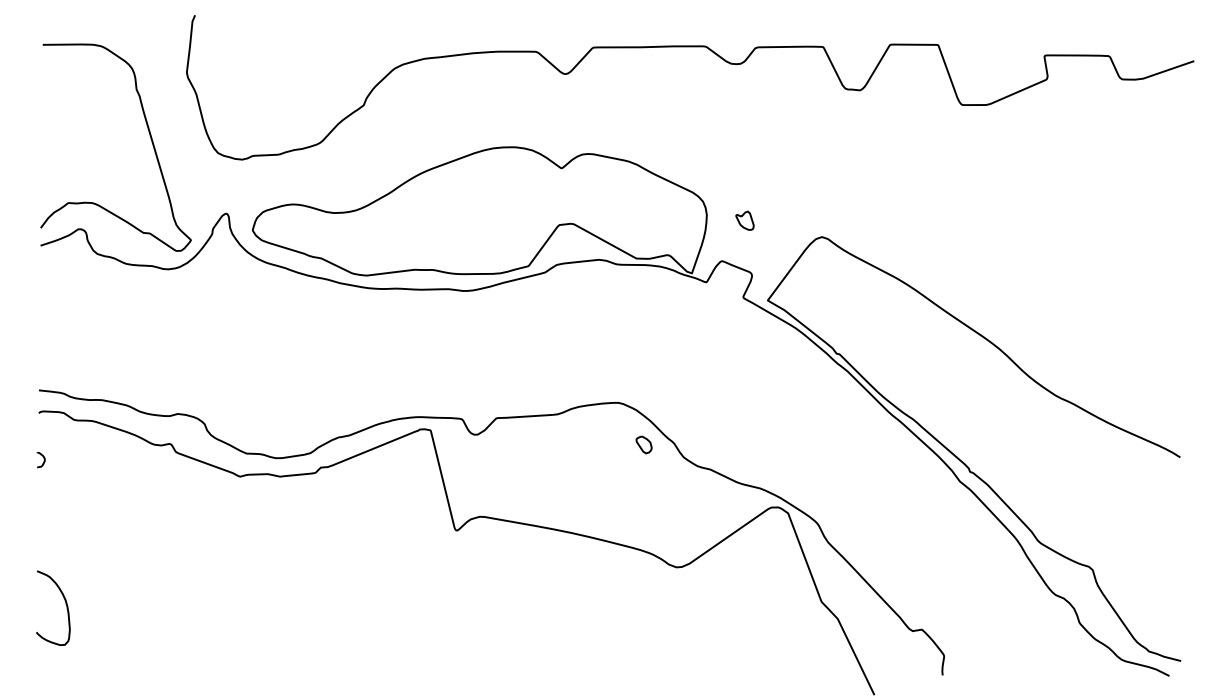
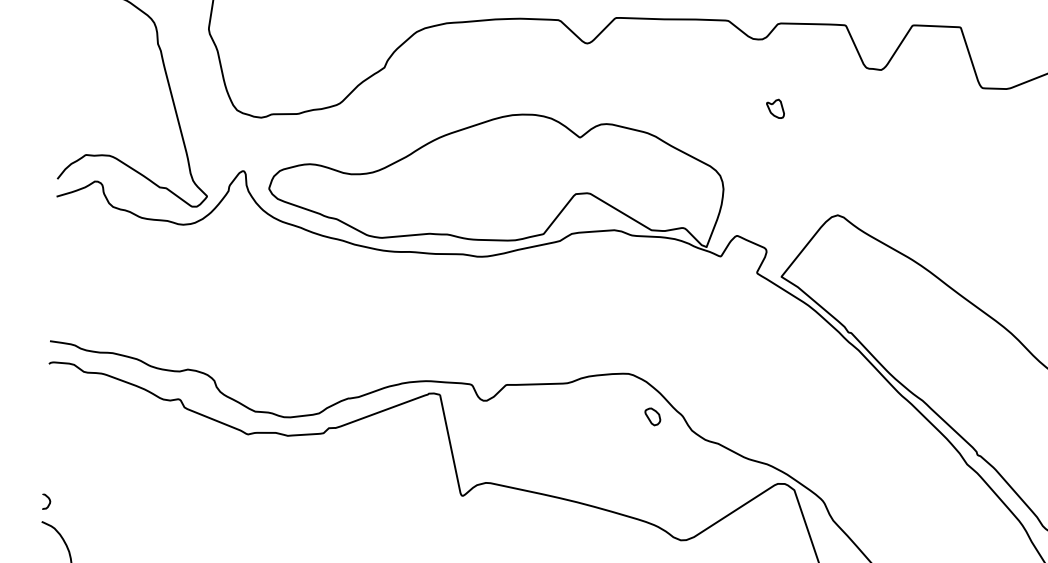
part: (744, 220) -> (775, 108), moved
curve: (43, 460) -> (48, 502), moved

